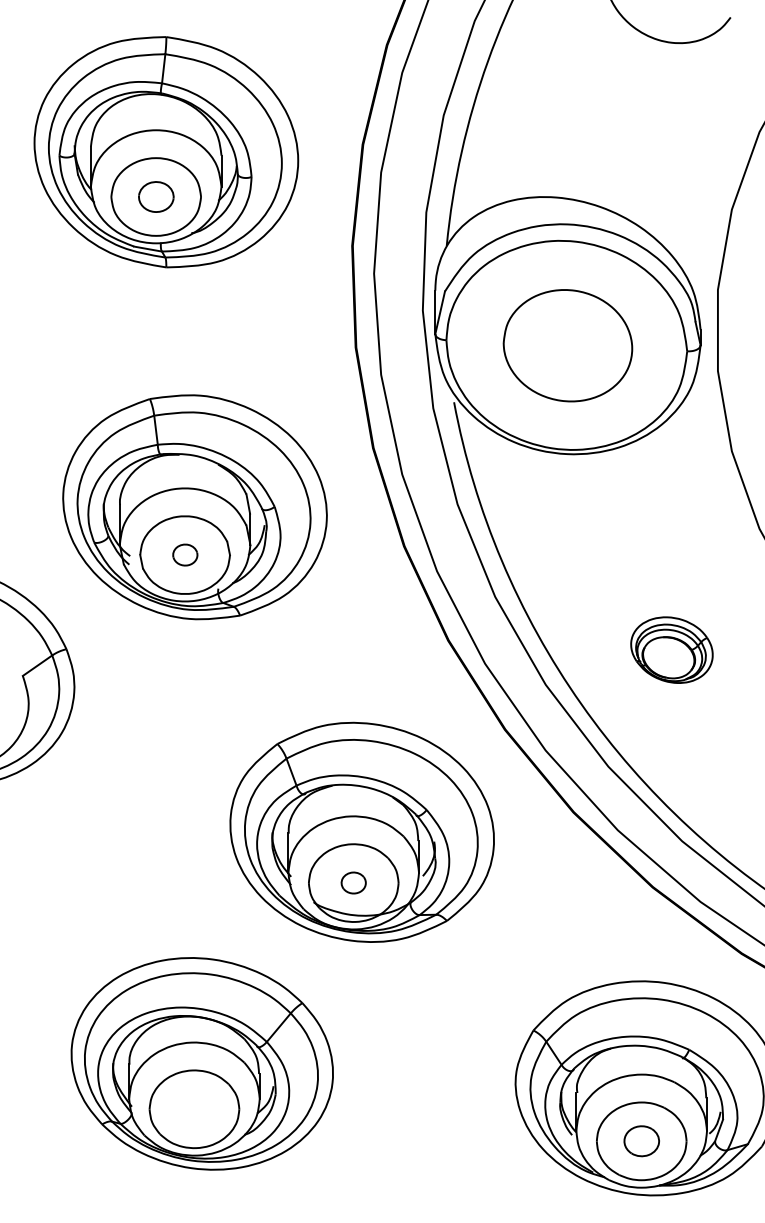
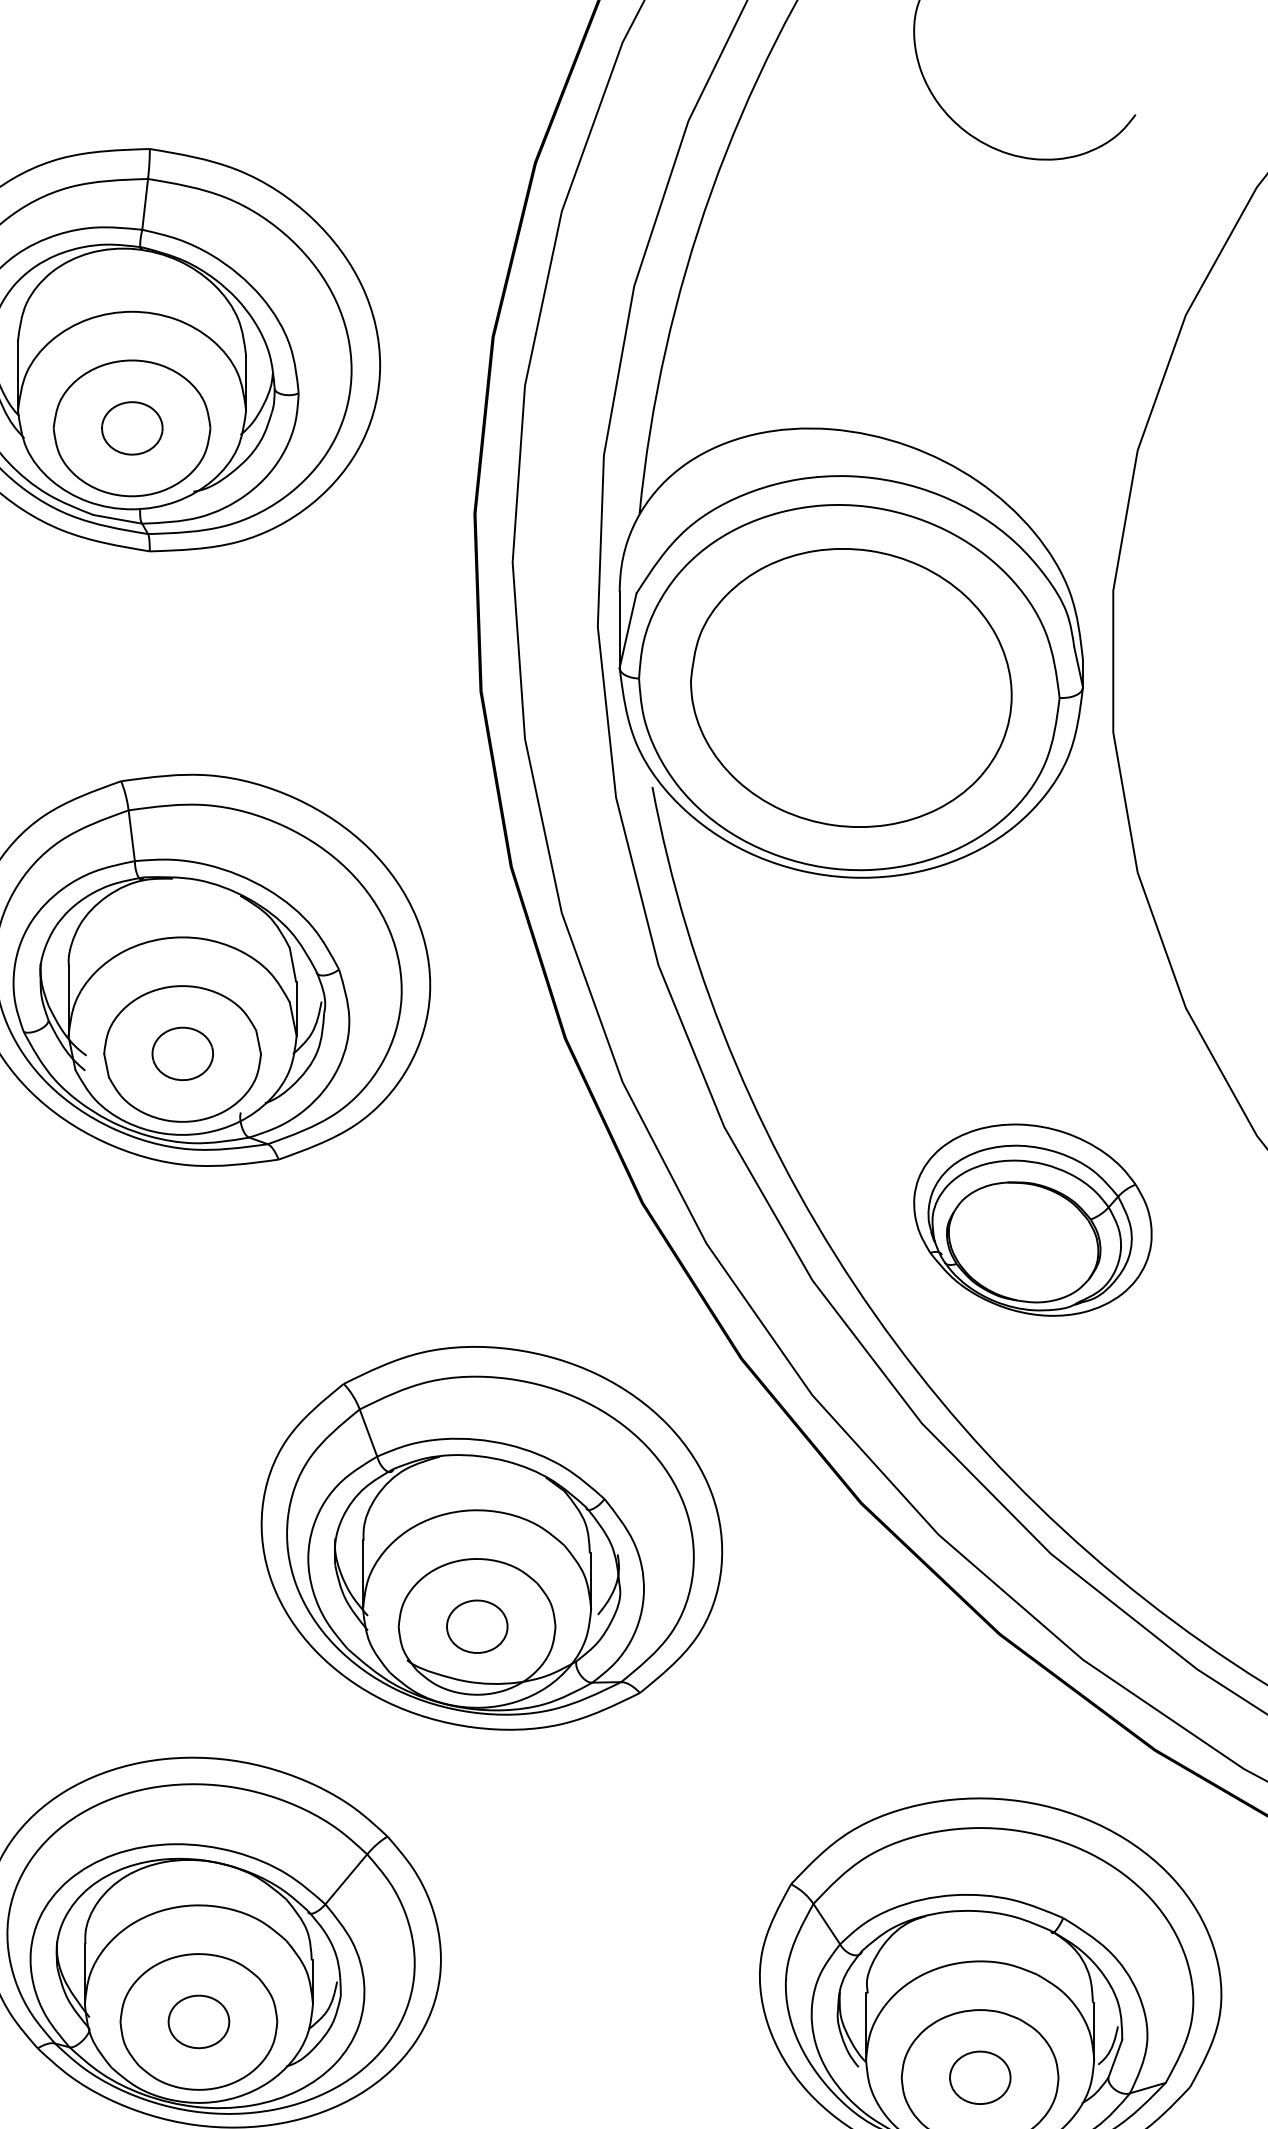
part: (567, 345) -> (850, 687), size x1.43
part: (185, 554) -> (183, 1052), size x1.43
part: (671, 649) -> (1032, 1218), size x1.67
part: (353, 882) -> (476, 1625), size x1.43
part: (194, 1109) -> (198, 2022), added

